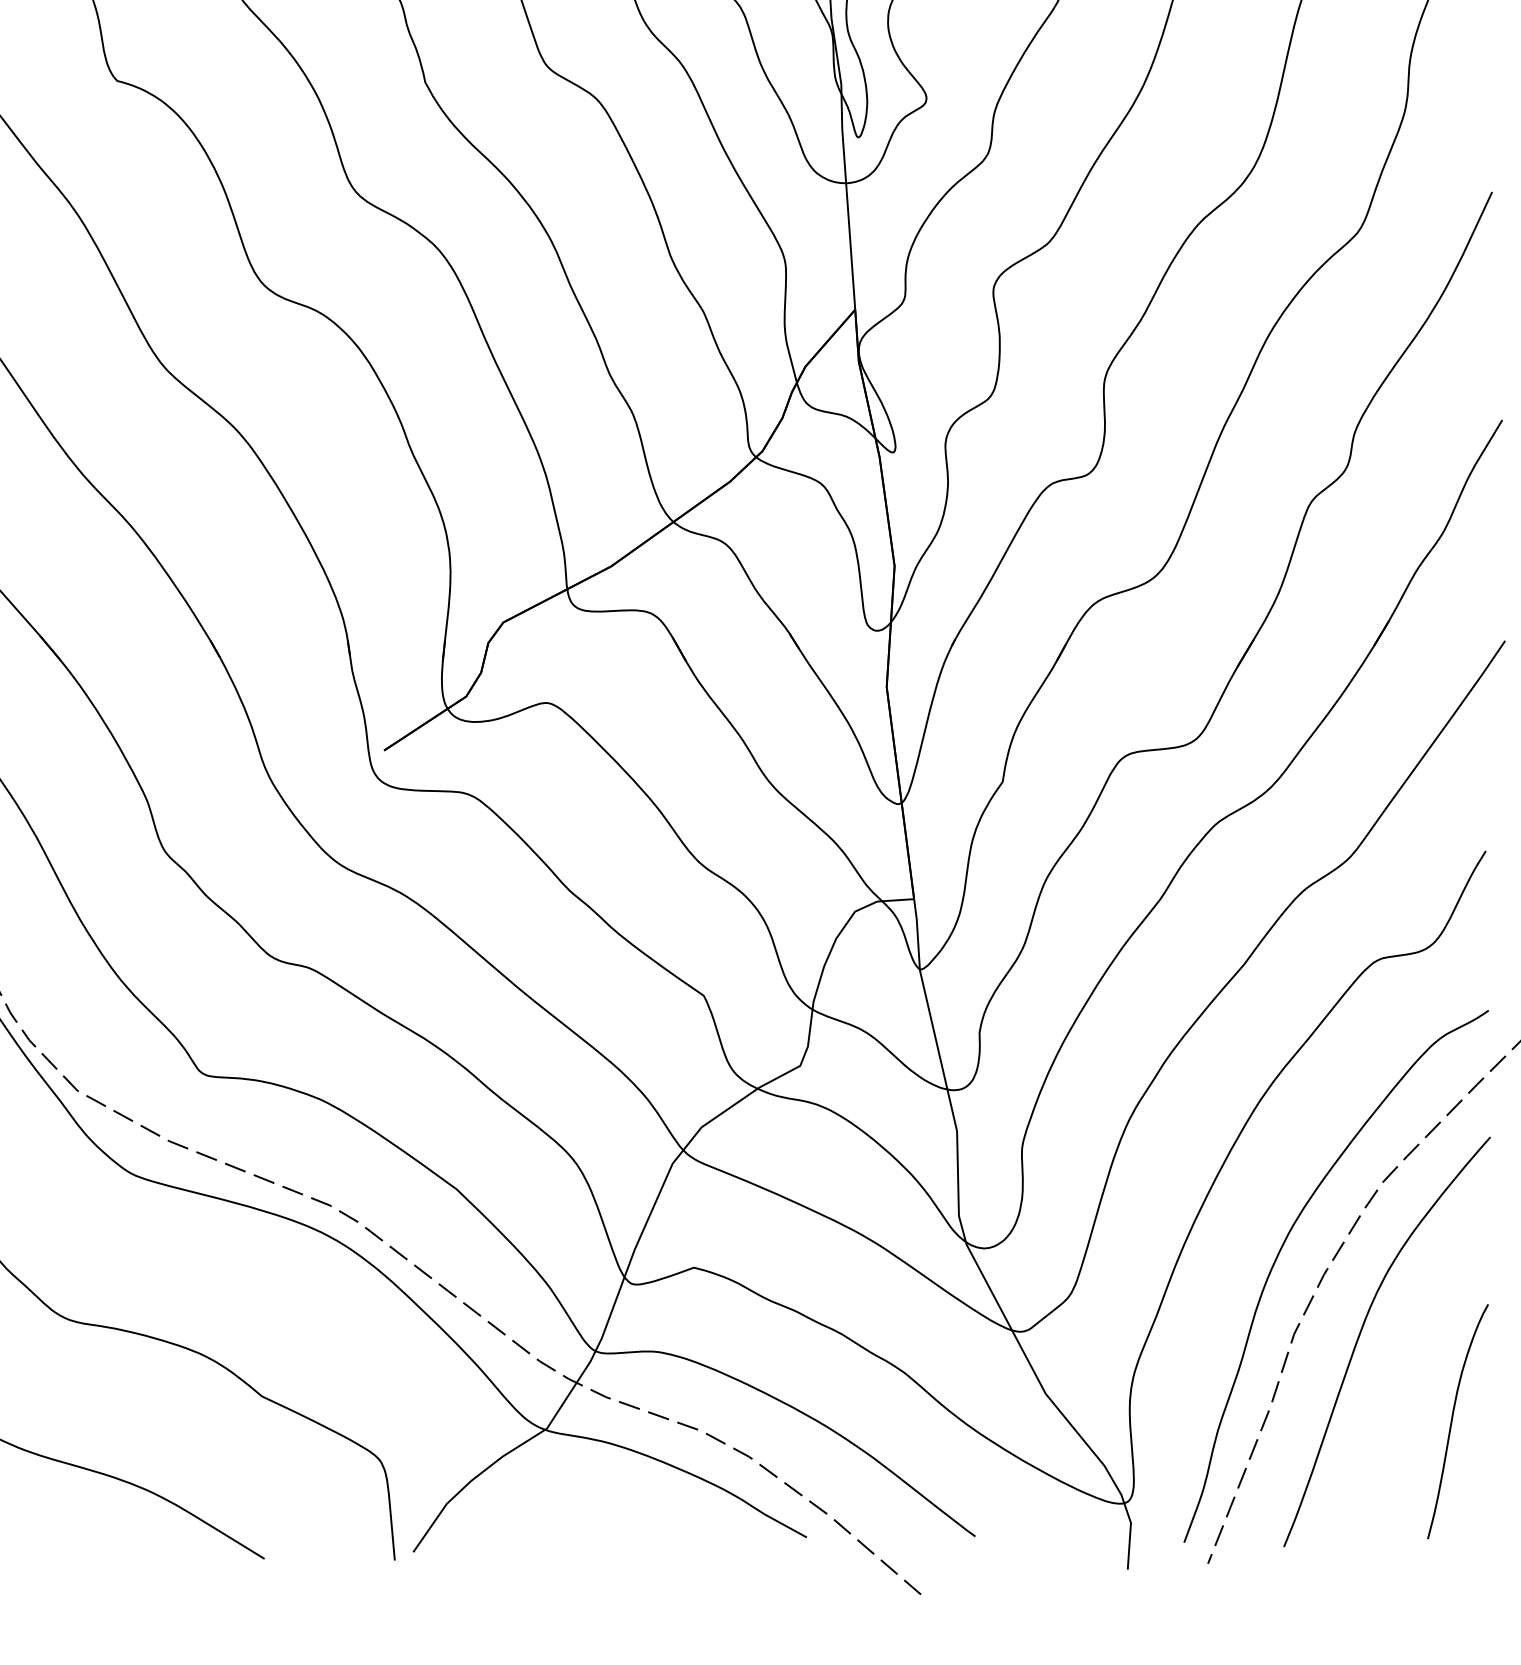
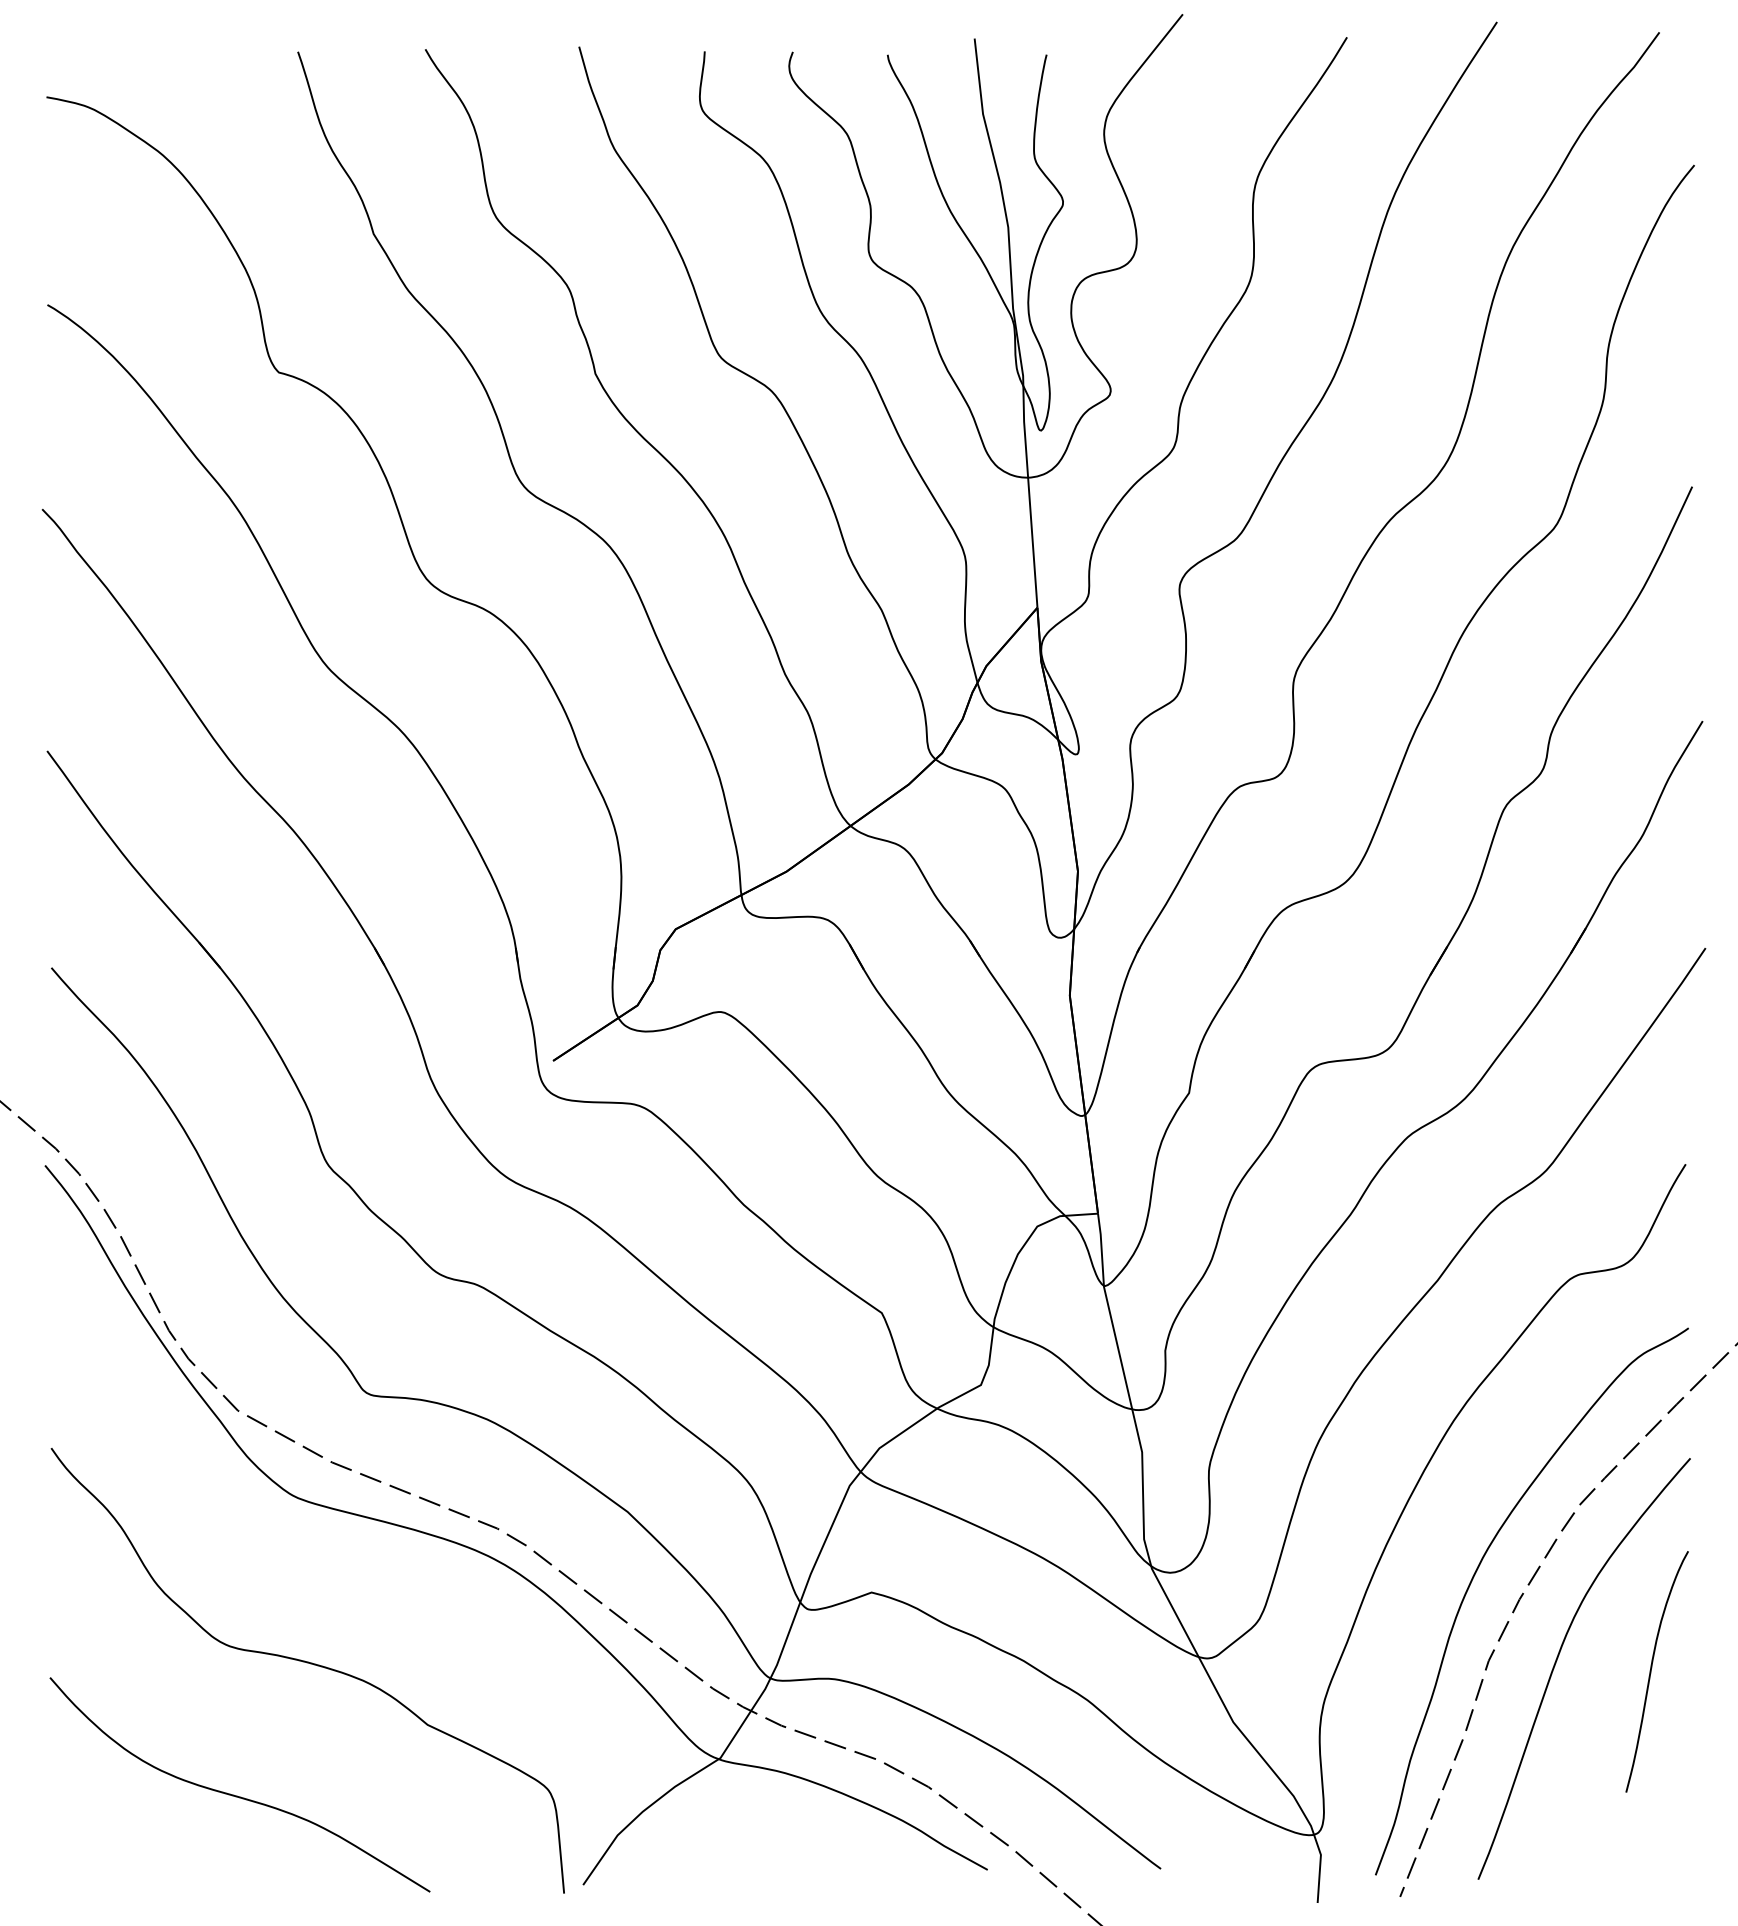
curve: (1452, 1421) -> (1651, 1671), moved

